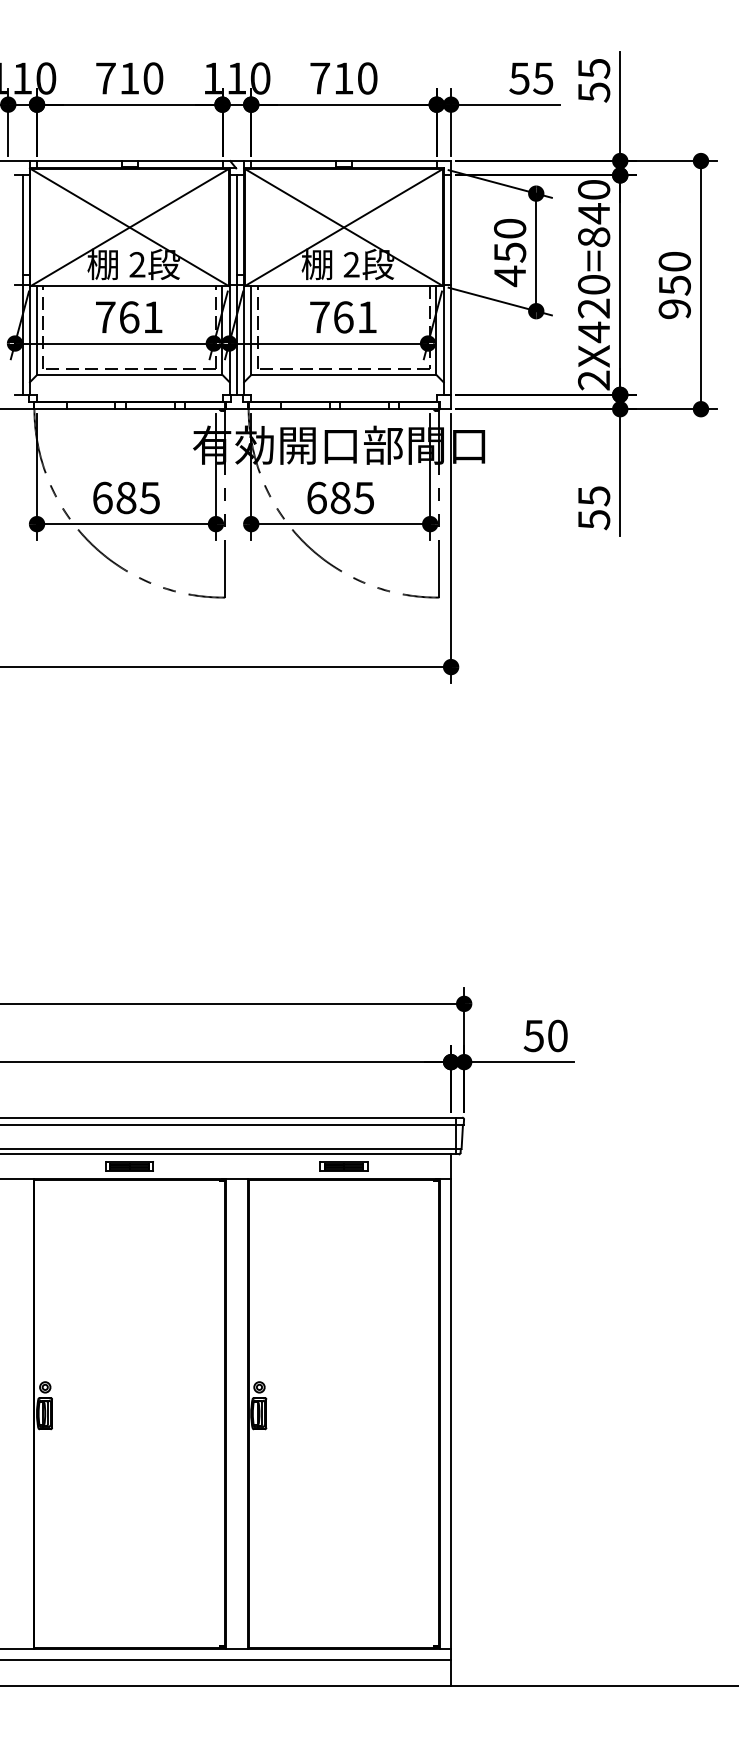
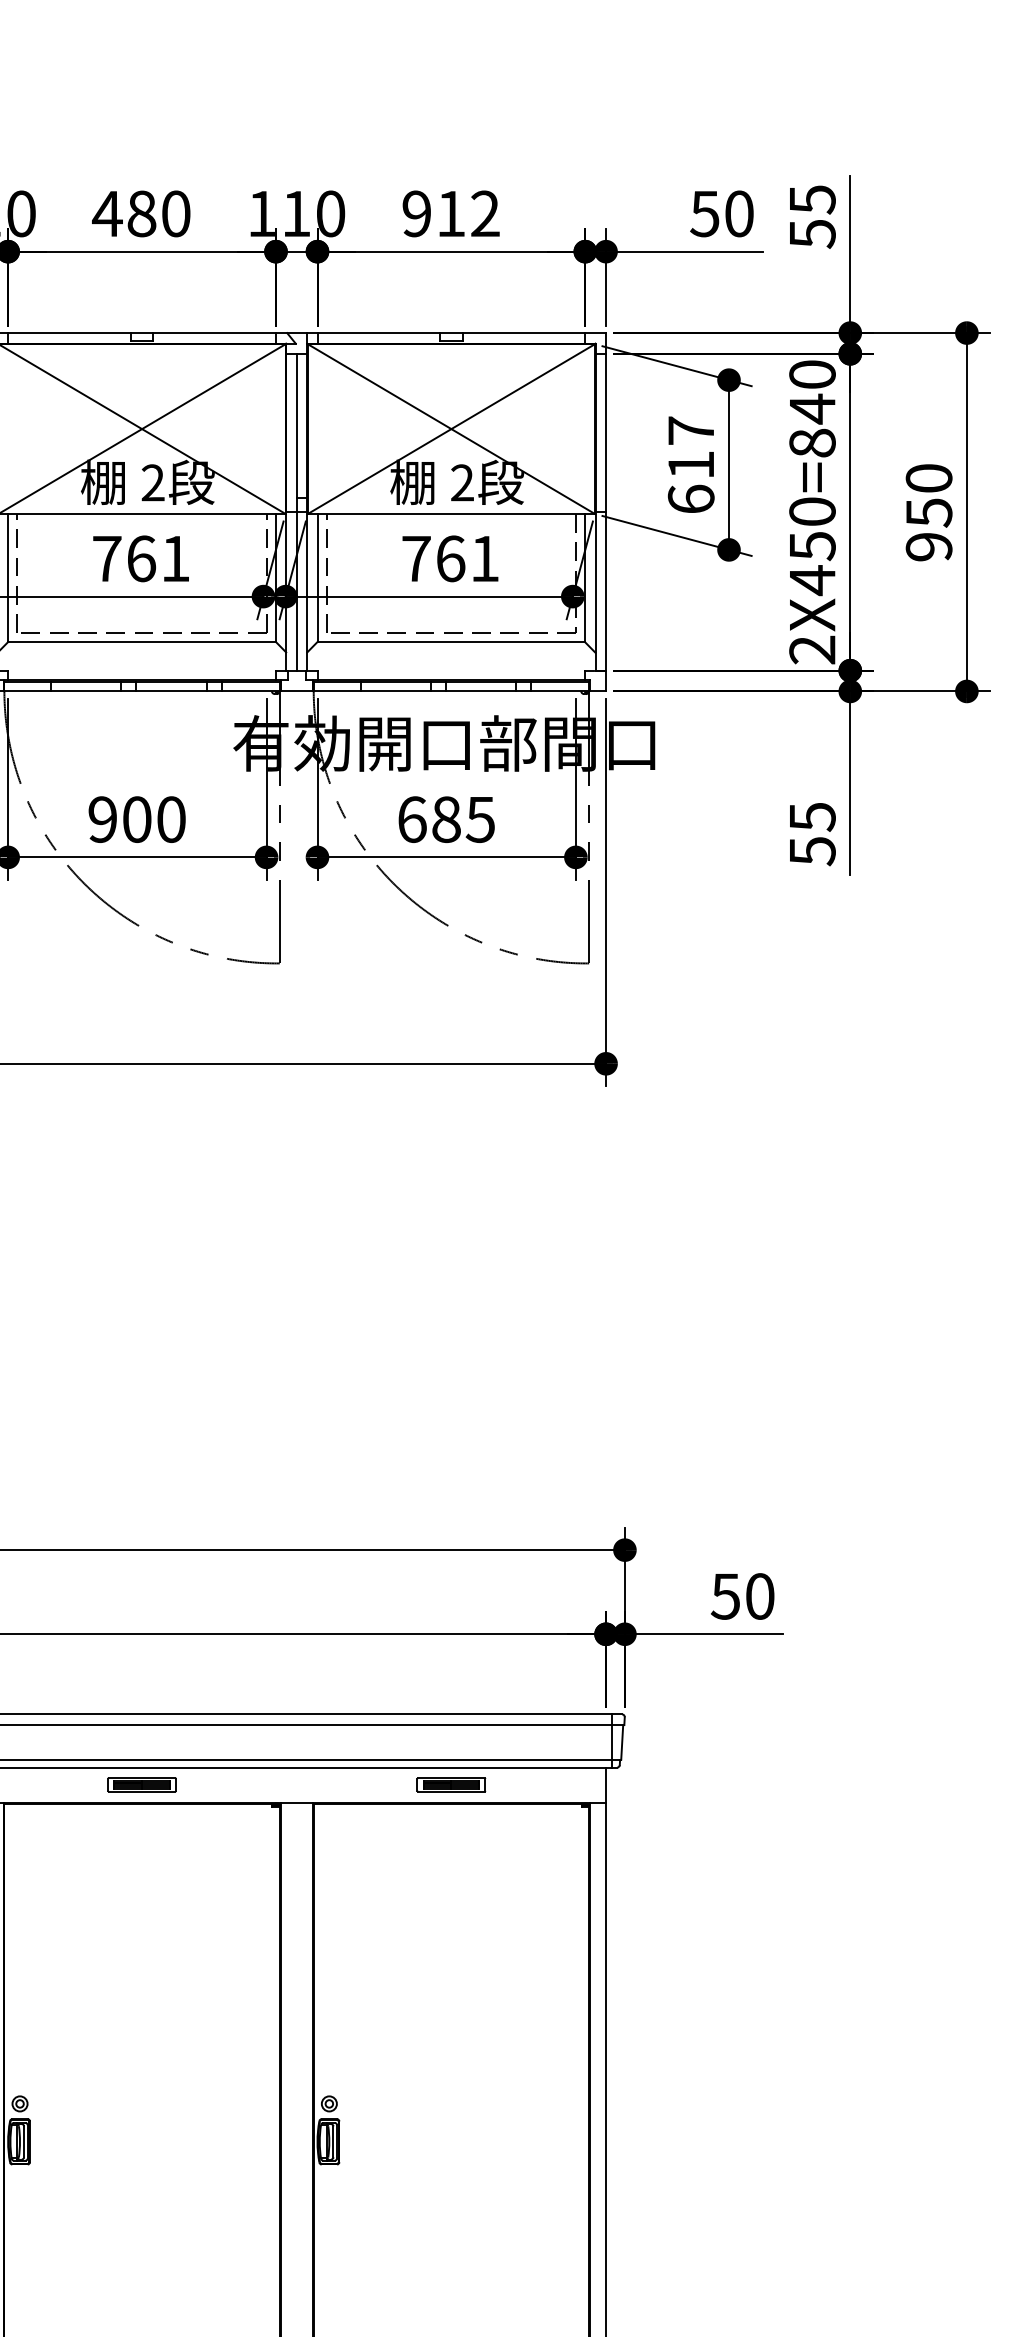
text: (117, 78) -> (124, 213), 710 -> 480
text: (343, 78) -> (450, 213), 710 -> 912
text: (543, 78) -> (739, 213), 55 -> 50
text: (510, 252) -> (691, 465), 450 -> 617
text: (593, 308) -> (811, 546), 2X420=840 -> 2X450=840
text: (125, 497) -> (135, 818), 685 -> 900

